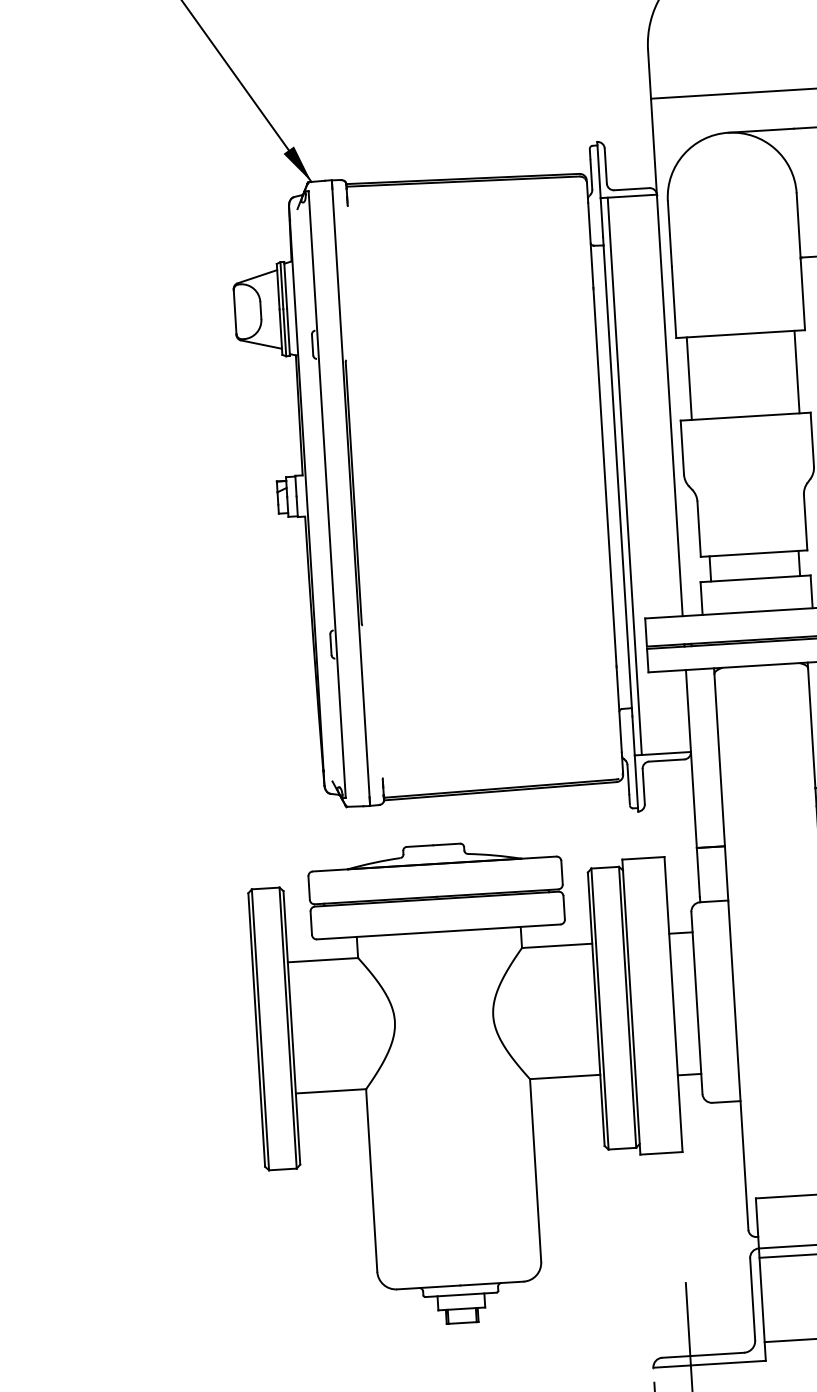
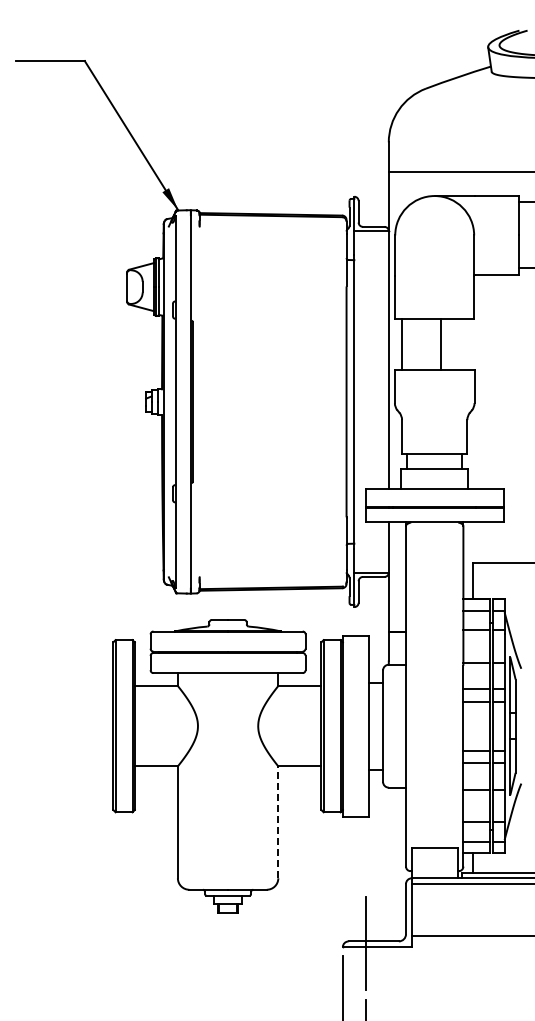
line: (796, 371) -> (440, 344), moved
line: (624, 475) -> (358, 401), removed
line: (535, 1170) -> (278, 822), solid -> dashed

